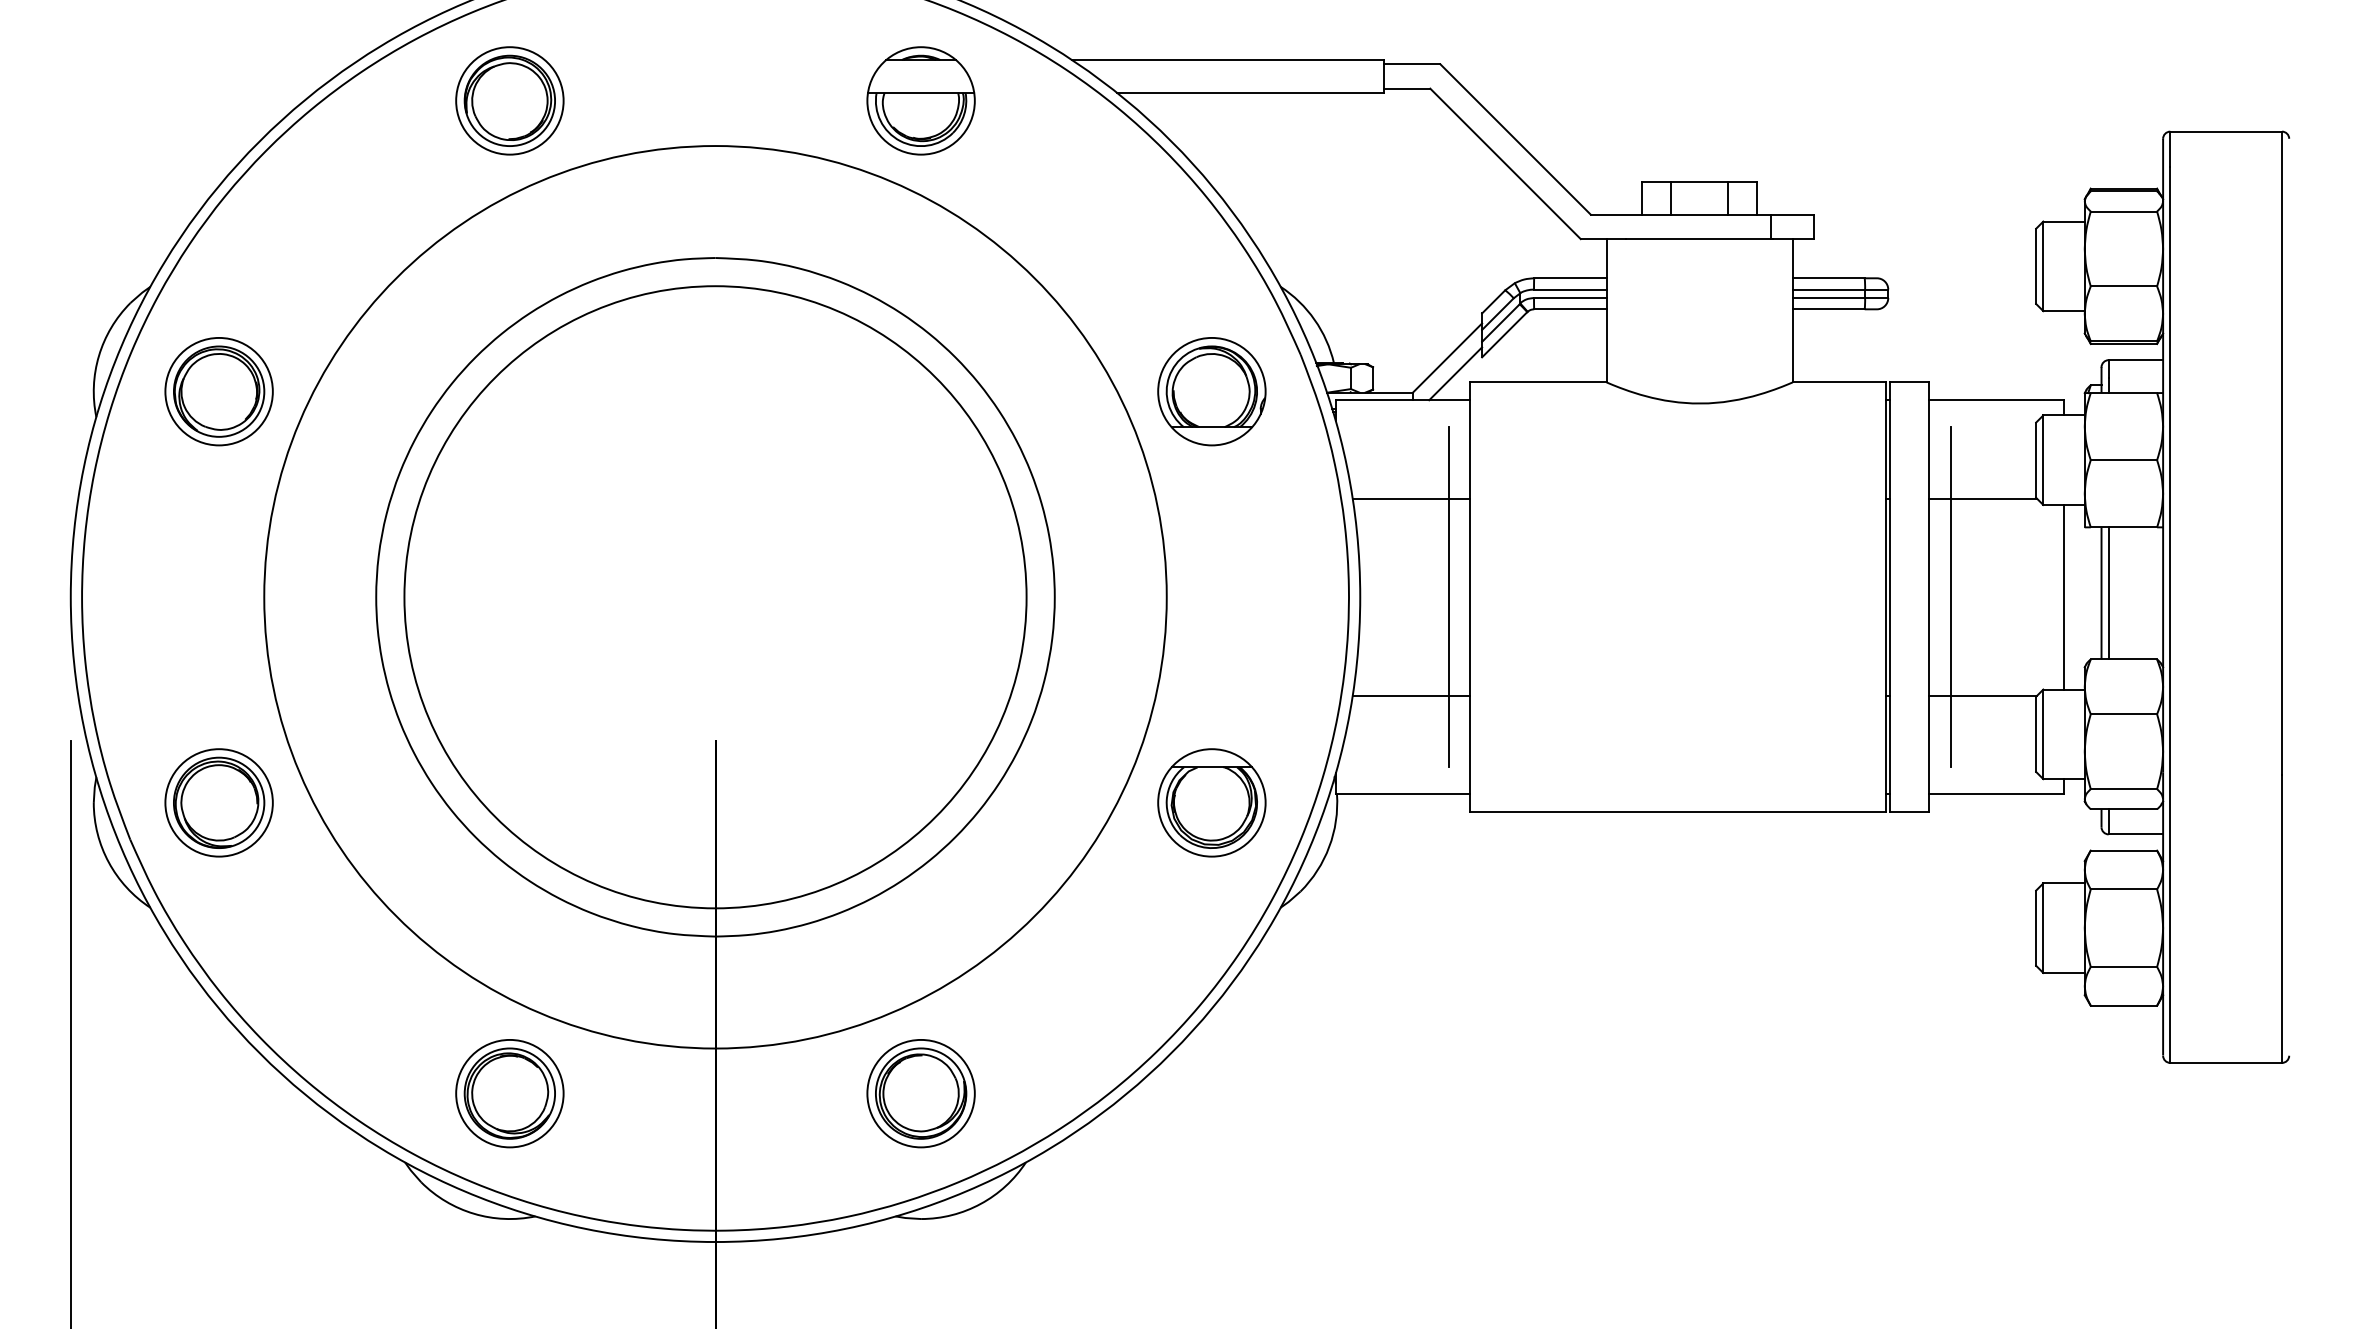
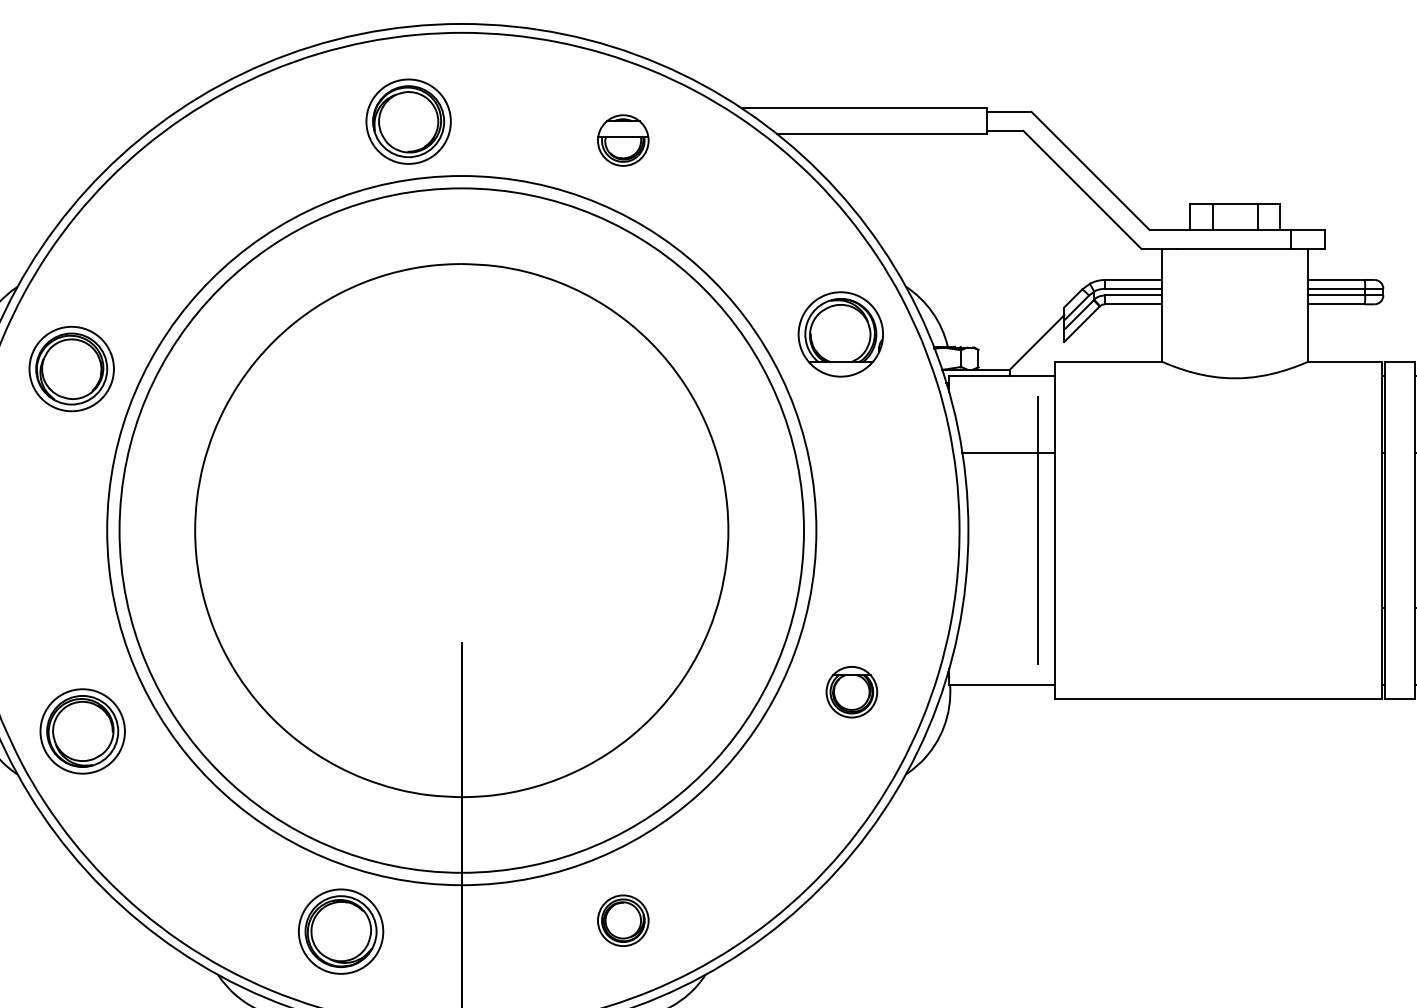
part: (509, 100) -> (408, 121), moved
part: (920, 100) -> (622, 140), size x0.6
line: (1455, 373) -> (1043, 354), removed
part: (1211, 391) -> (840, 334), moved
circle: (715, 597) -> (461, 530), size x1.4
line: (1411, 695) -> (1008, 607), removed
part: (218, 802) -> (82, 731), moved
part: (1211, 802) -> (851, 691), size x0.6
part: (509, 1093) -> (340, 931), moved
part: (920, 1093) -> (622, 920), size x0.6

